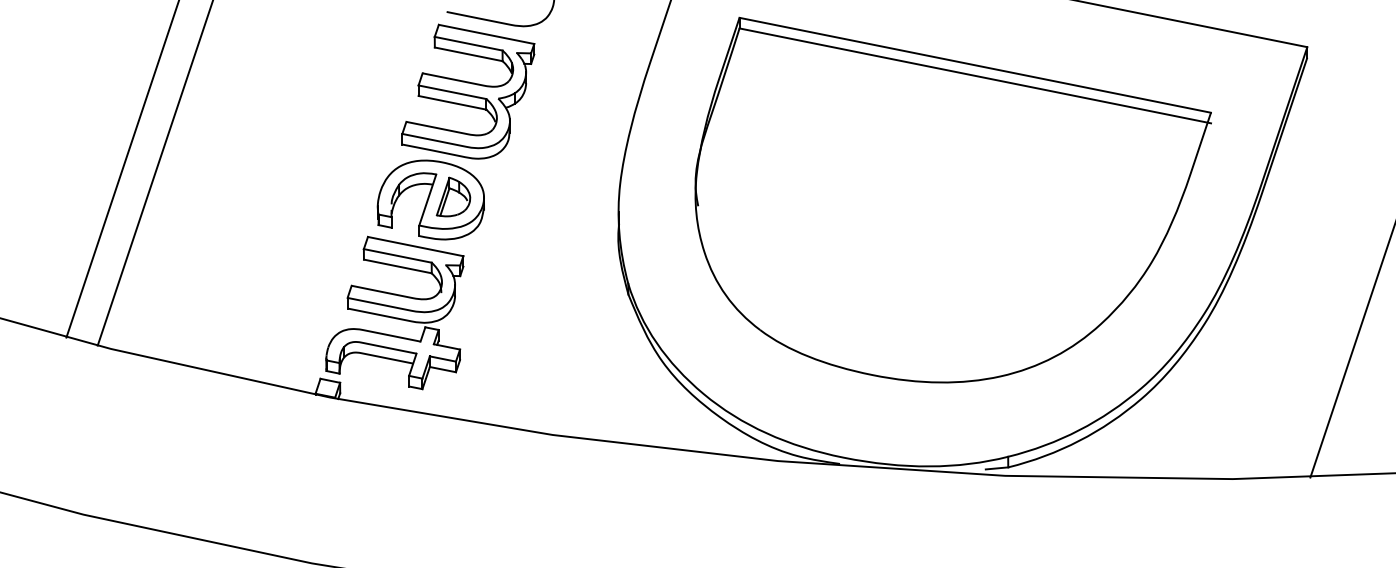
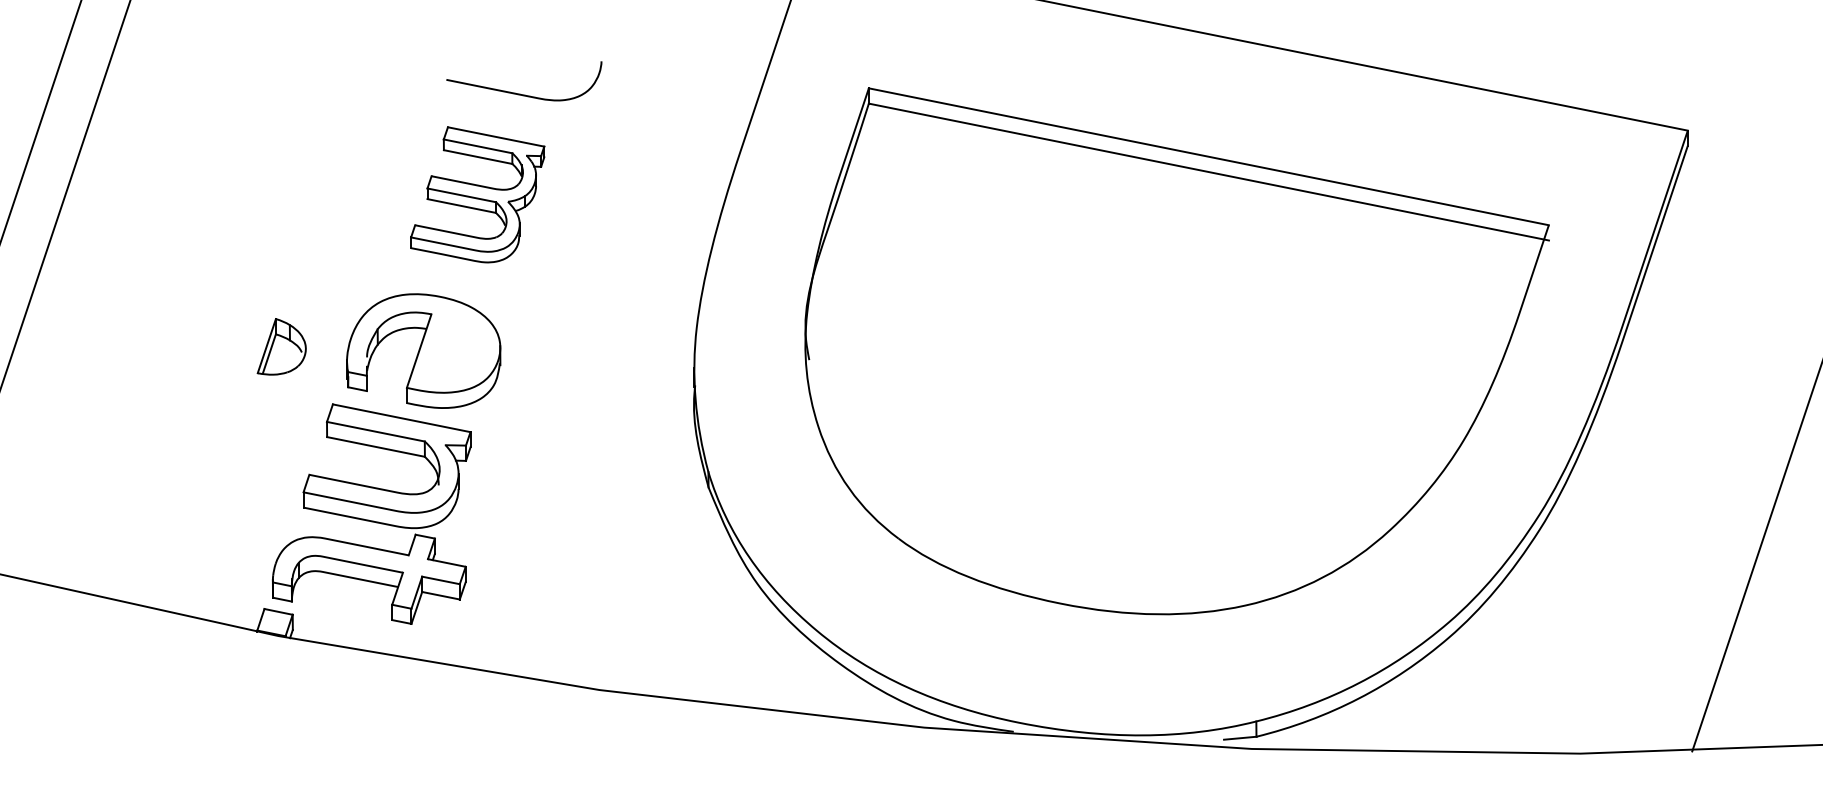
part: (468, 91) -> (477, 194), size x0.7
part: (453, 196) -> (281, 346), moved

